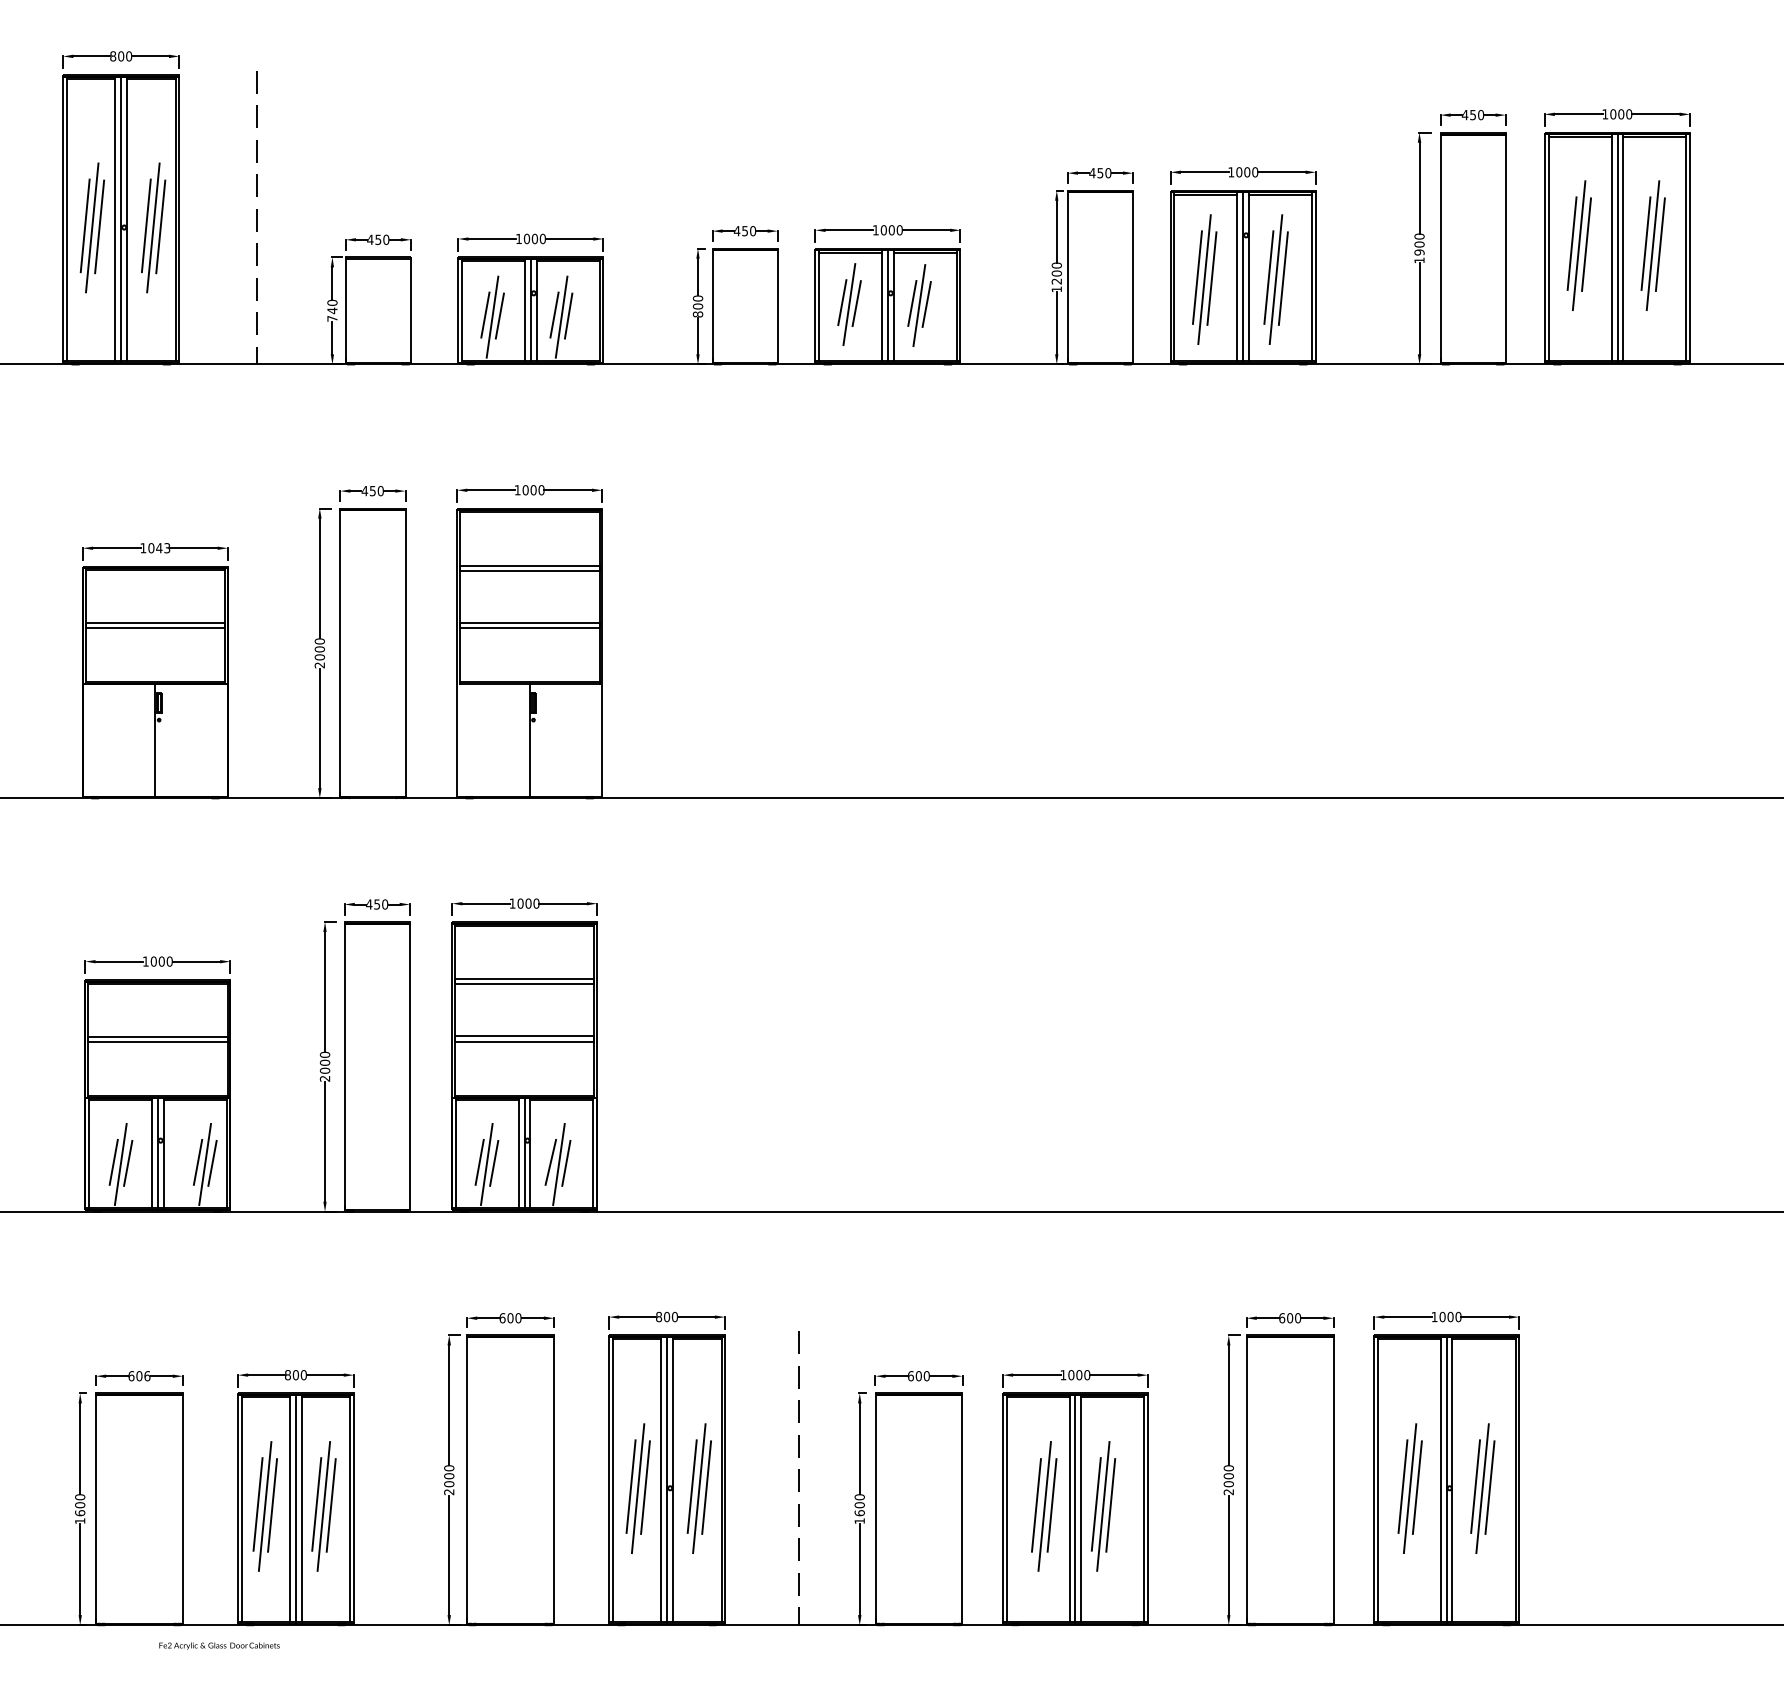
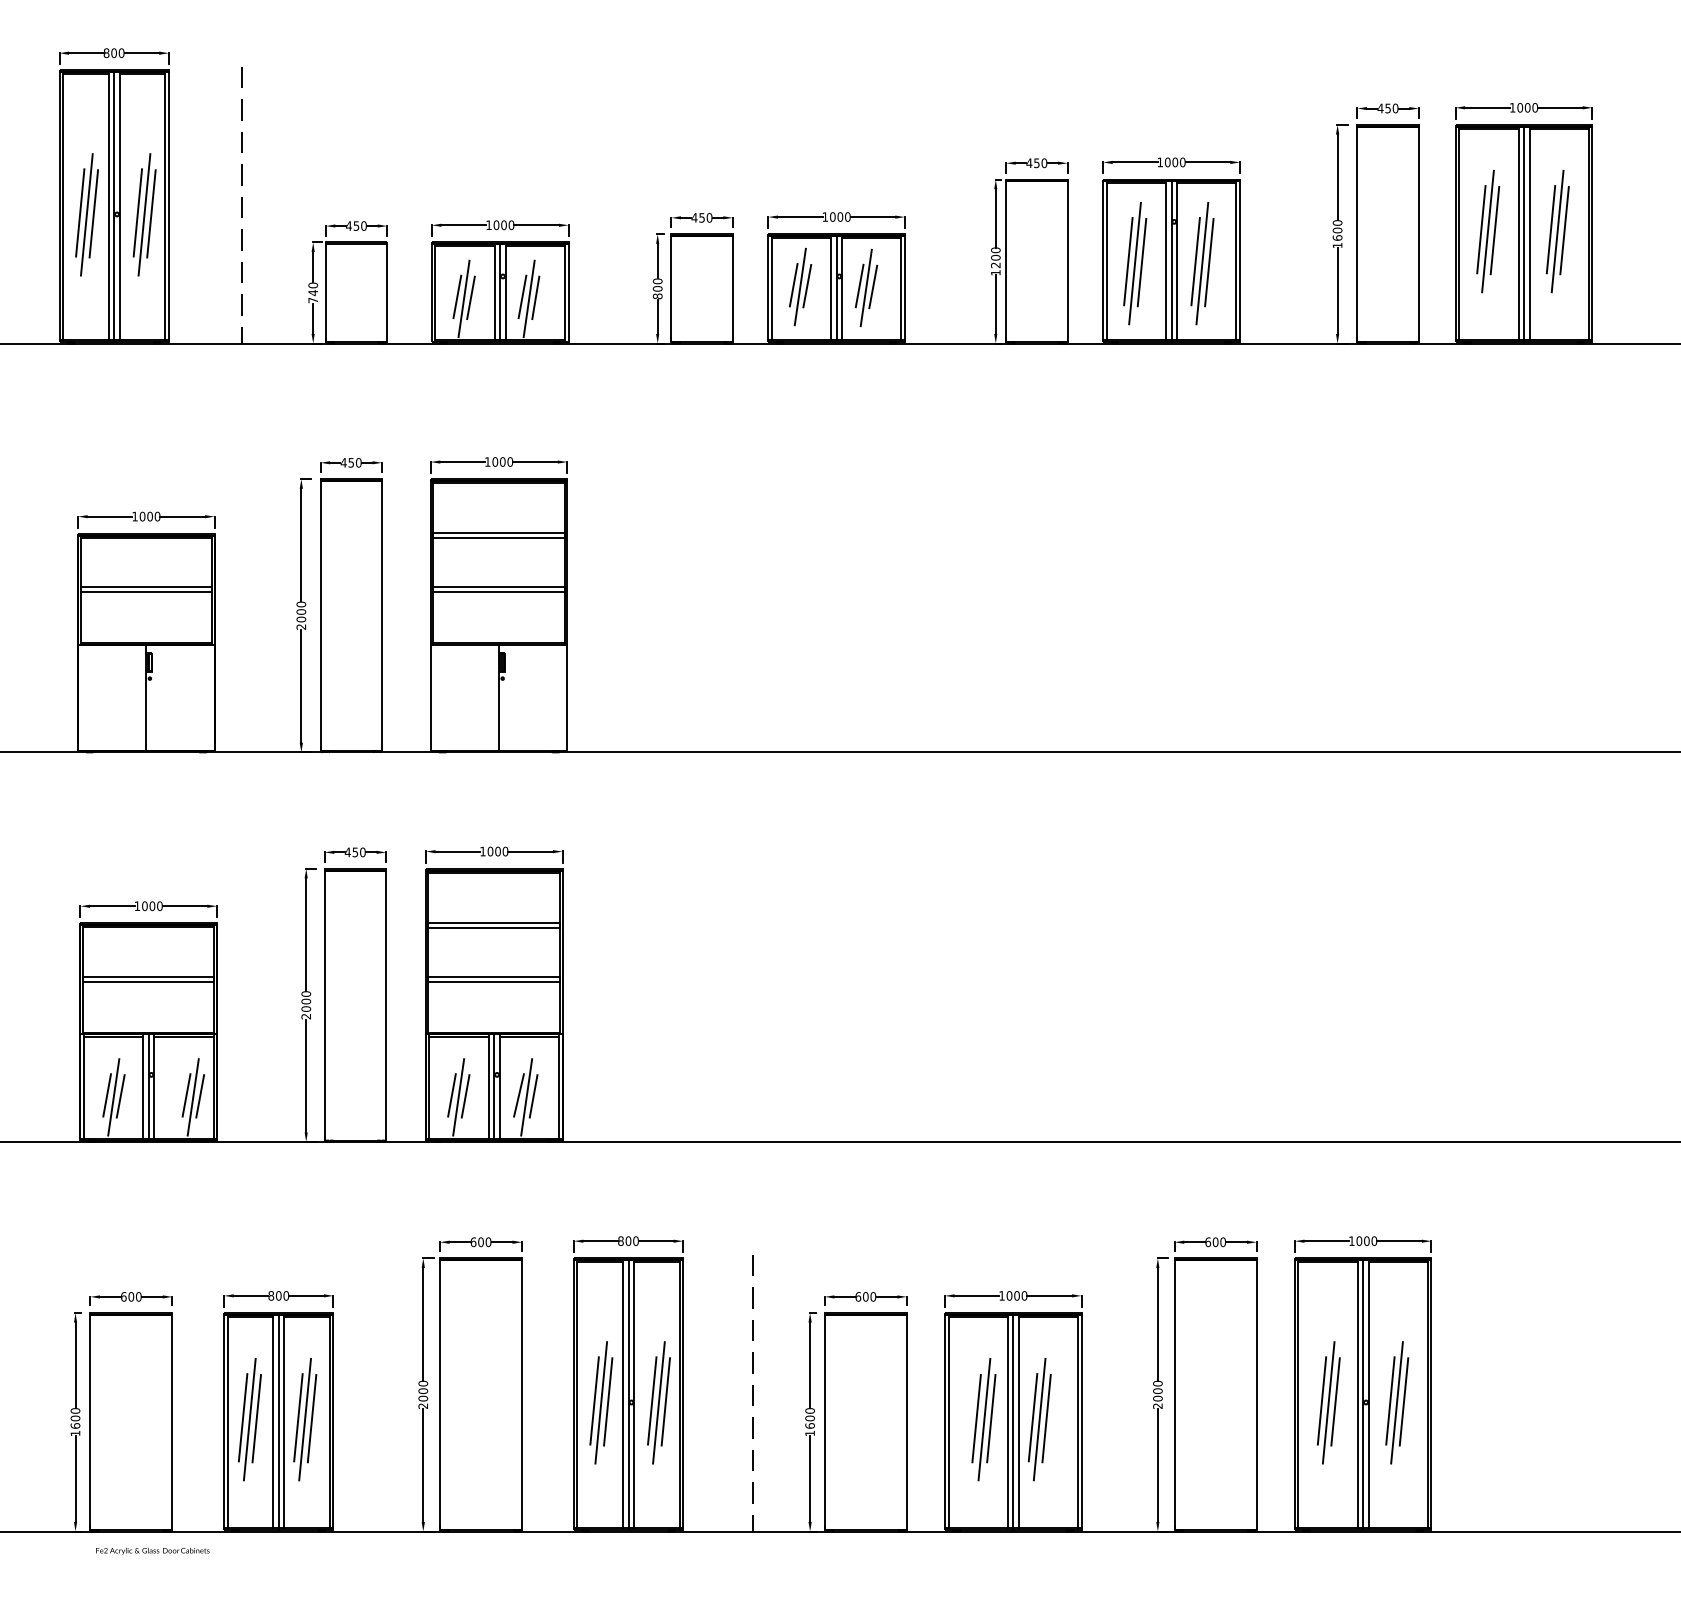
text: (1419, 251) -> (1337, 237), 1900 -> 1600
text: (162, 548) -> (153, 516), 1043 -> 1000
text: (147, 1375) -> (138, 1296), 606 -> 600
text: (219, 1645) -> (152, 1550), moved

